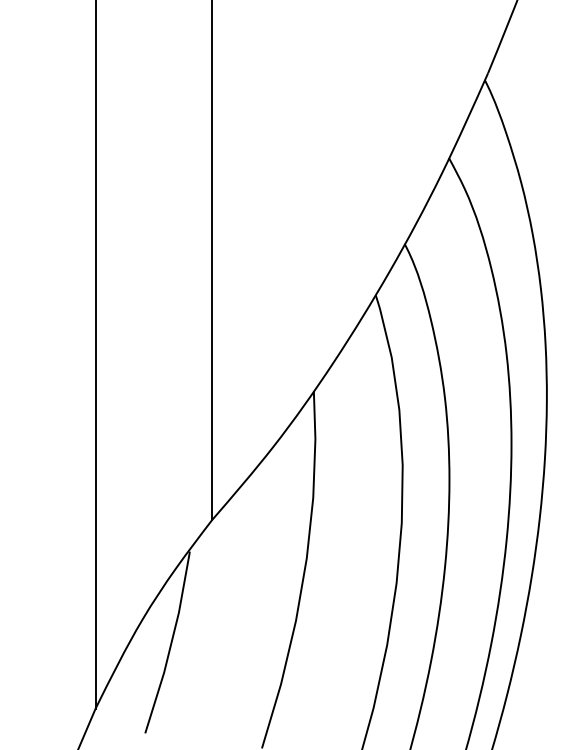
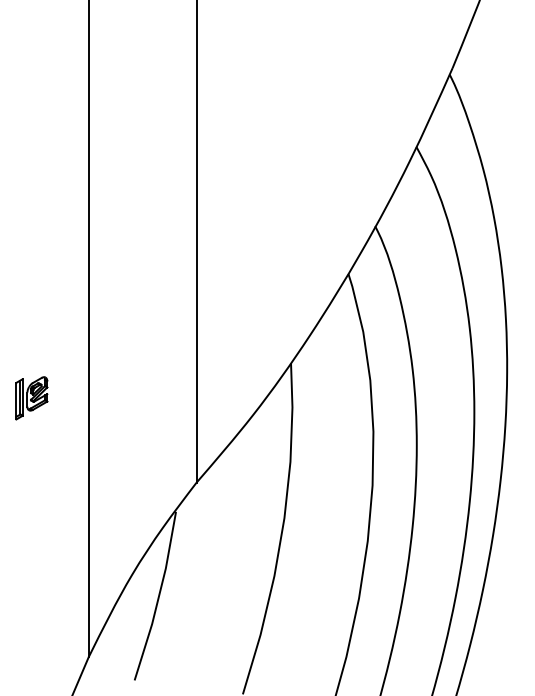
part: (34, 429) -> (31, 398), added

